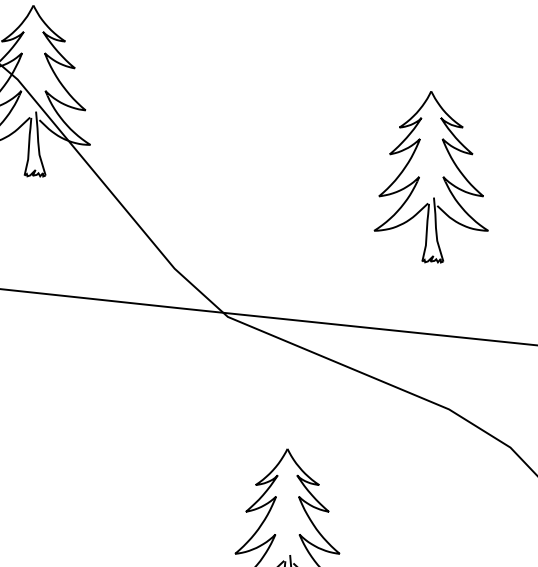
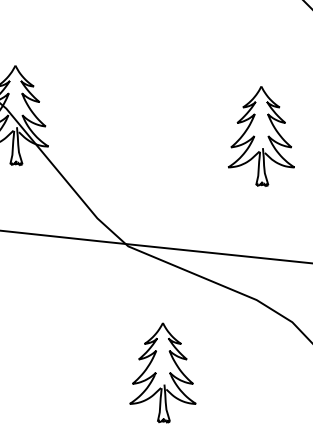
part: (431, 177) -> (261, 136), moved

